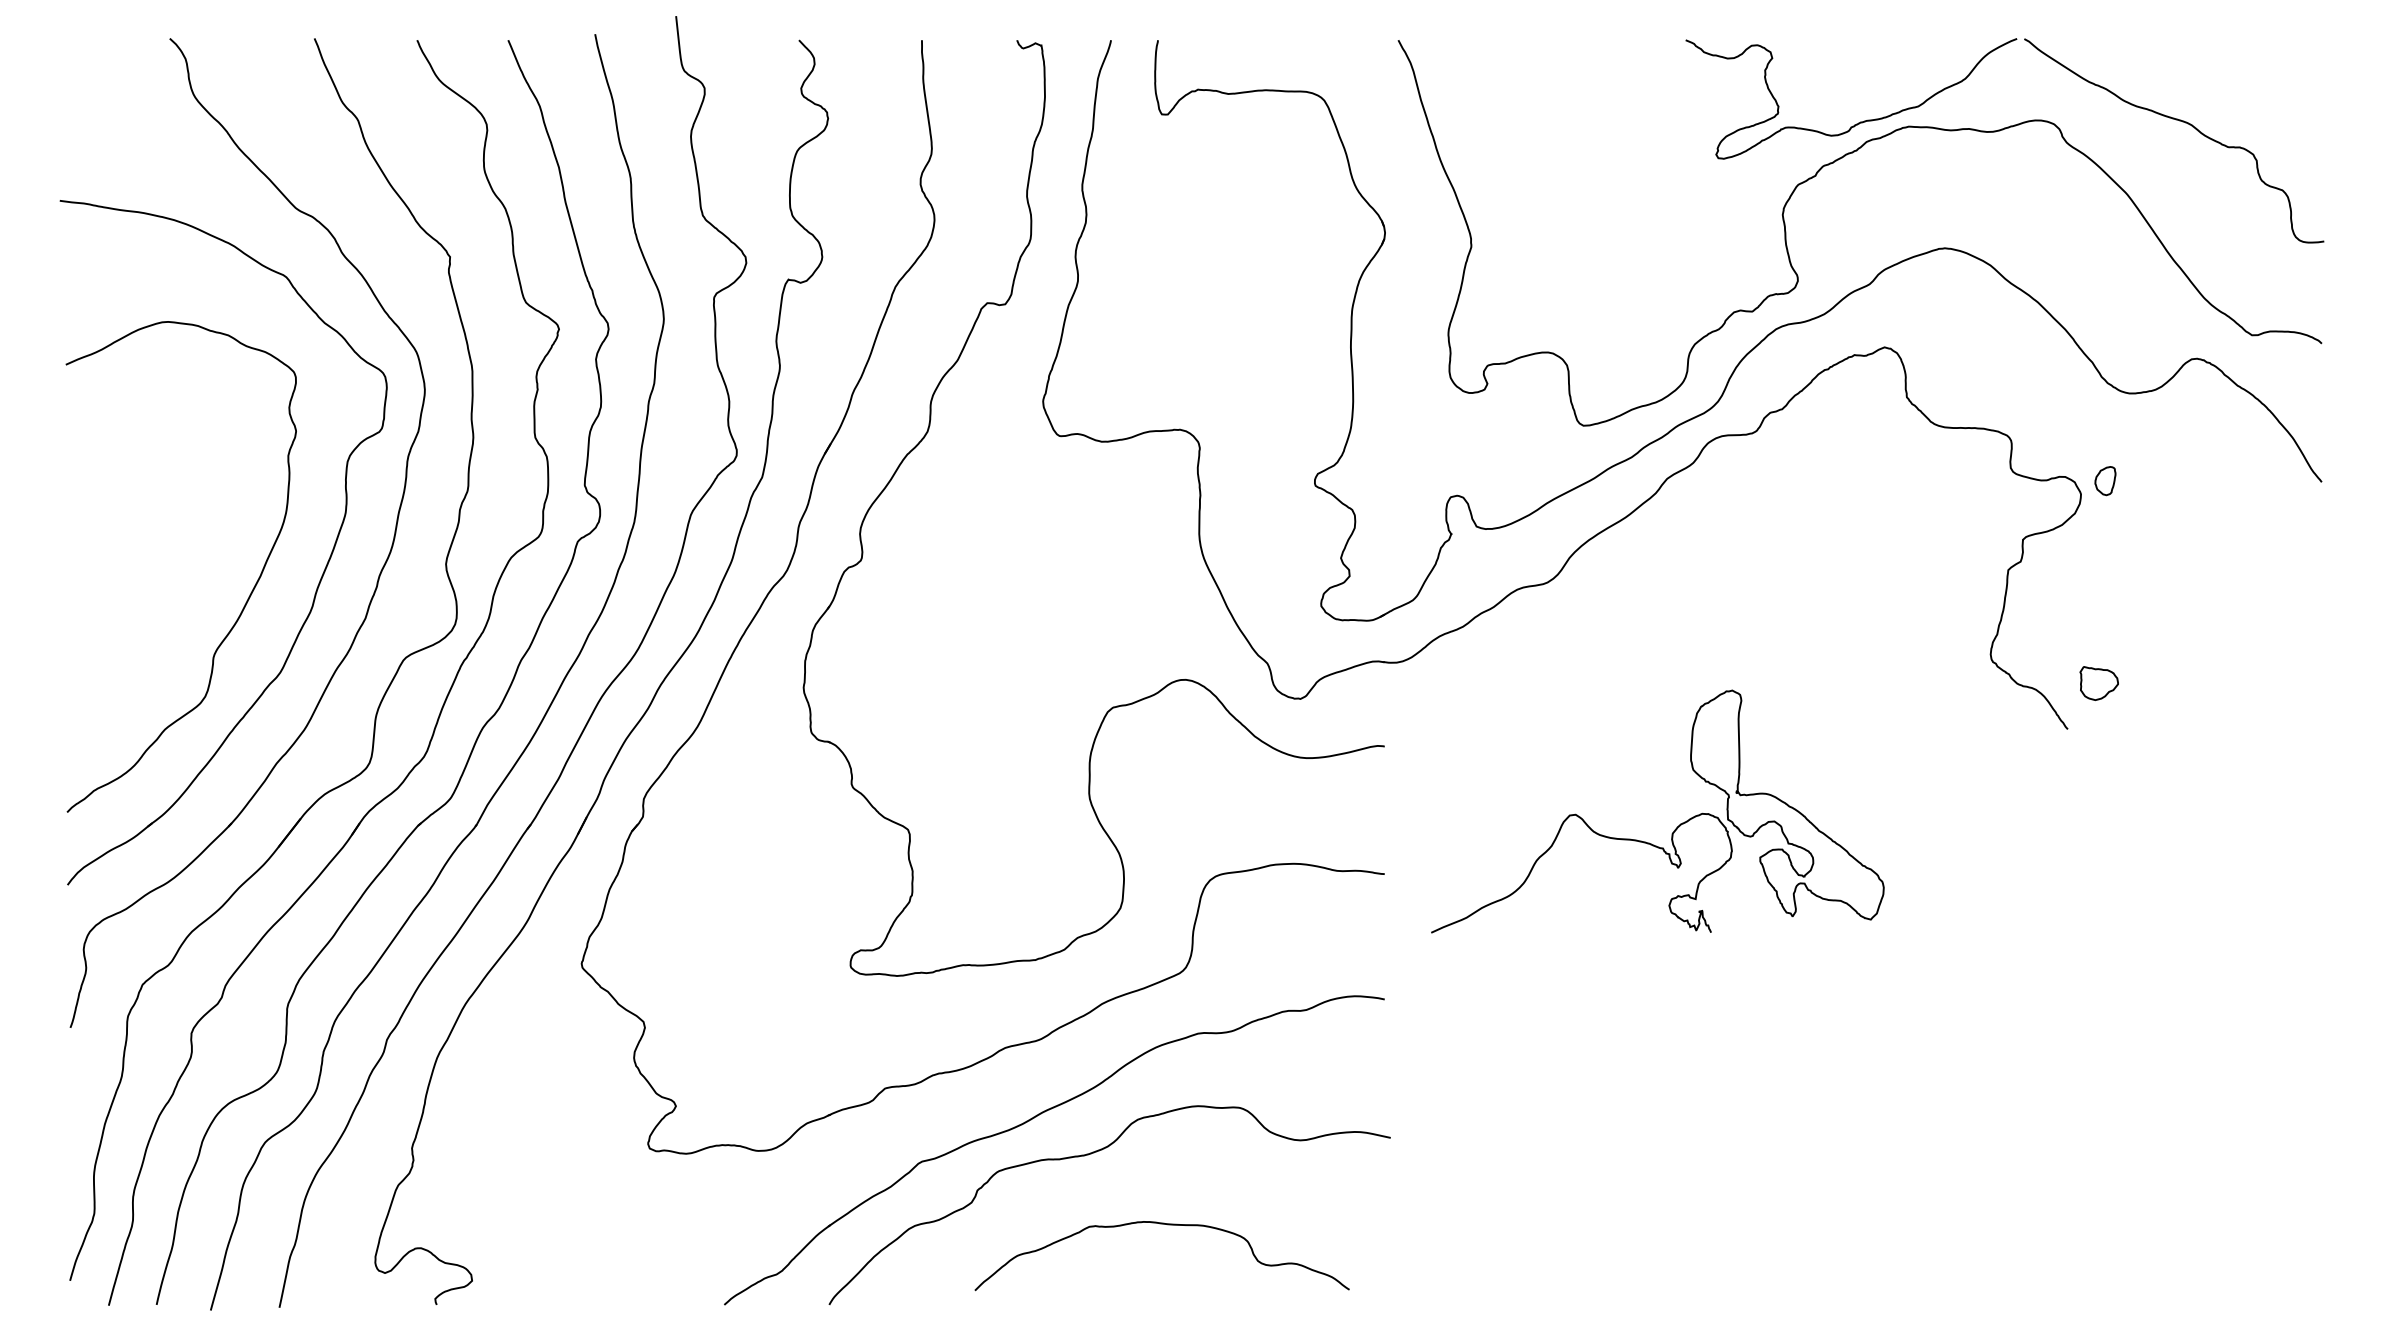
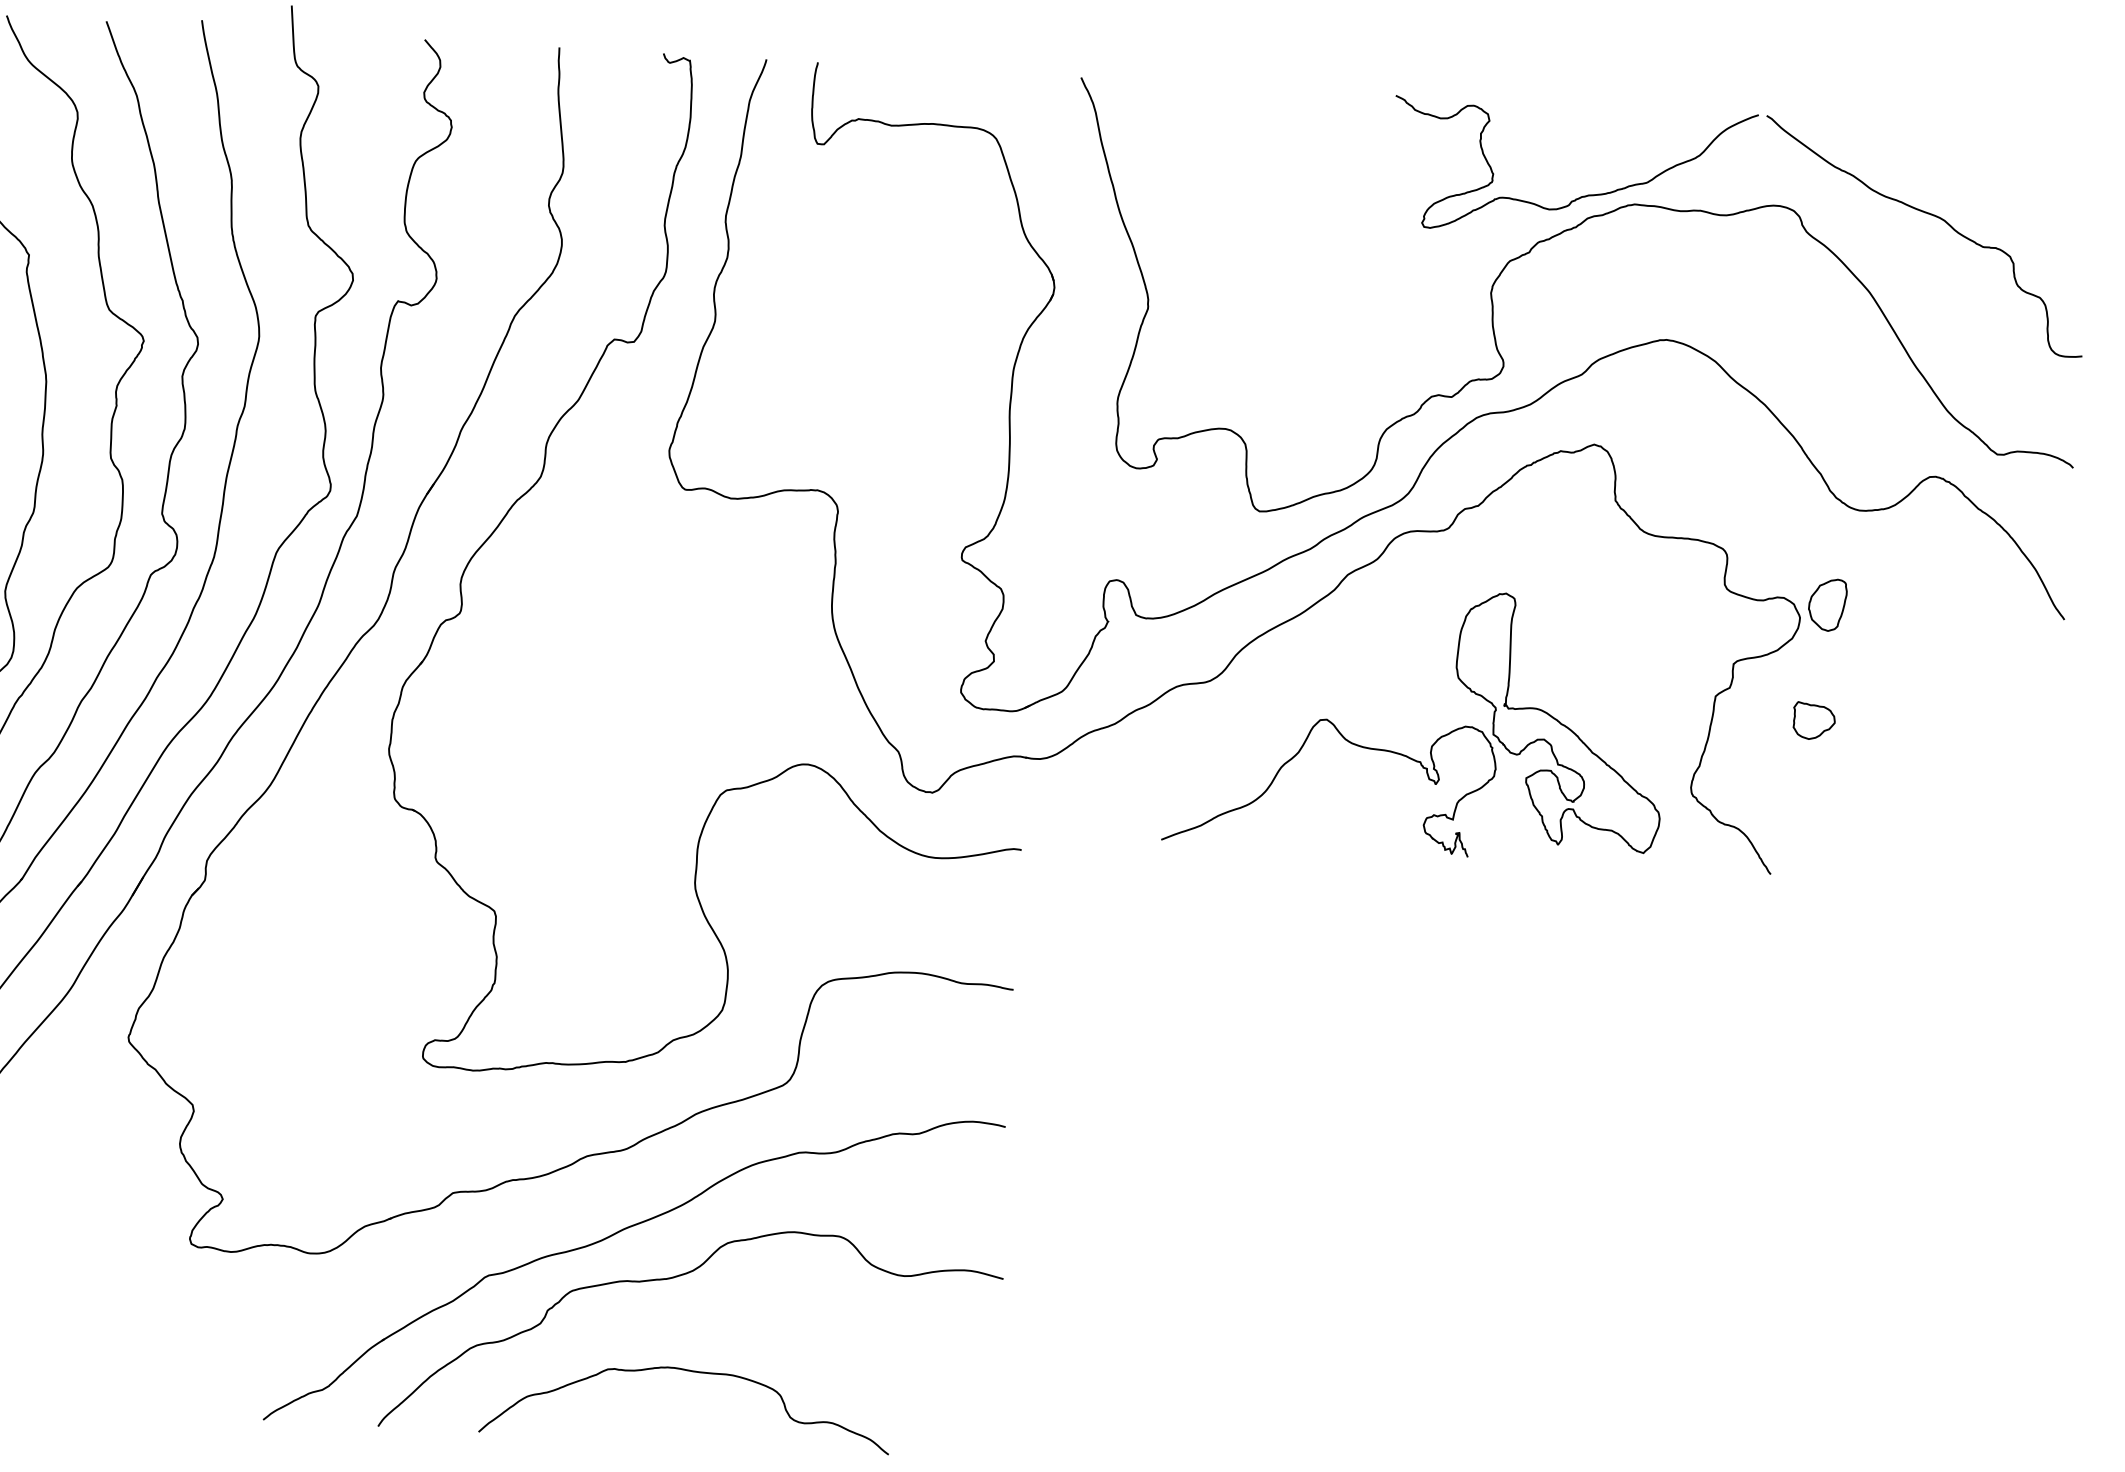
part: (2105, 480) -> (1827, 604), size x1.67
part: (2098, 683) -> (1813, 721), moved
part: (1675, 828) -> (1435, 741), moved
curve: (1167, 1225) -> (693, 1372), moved

